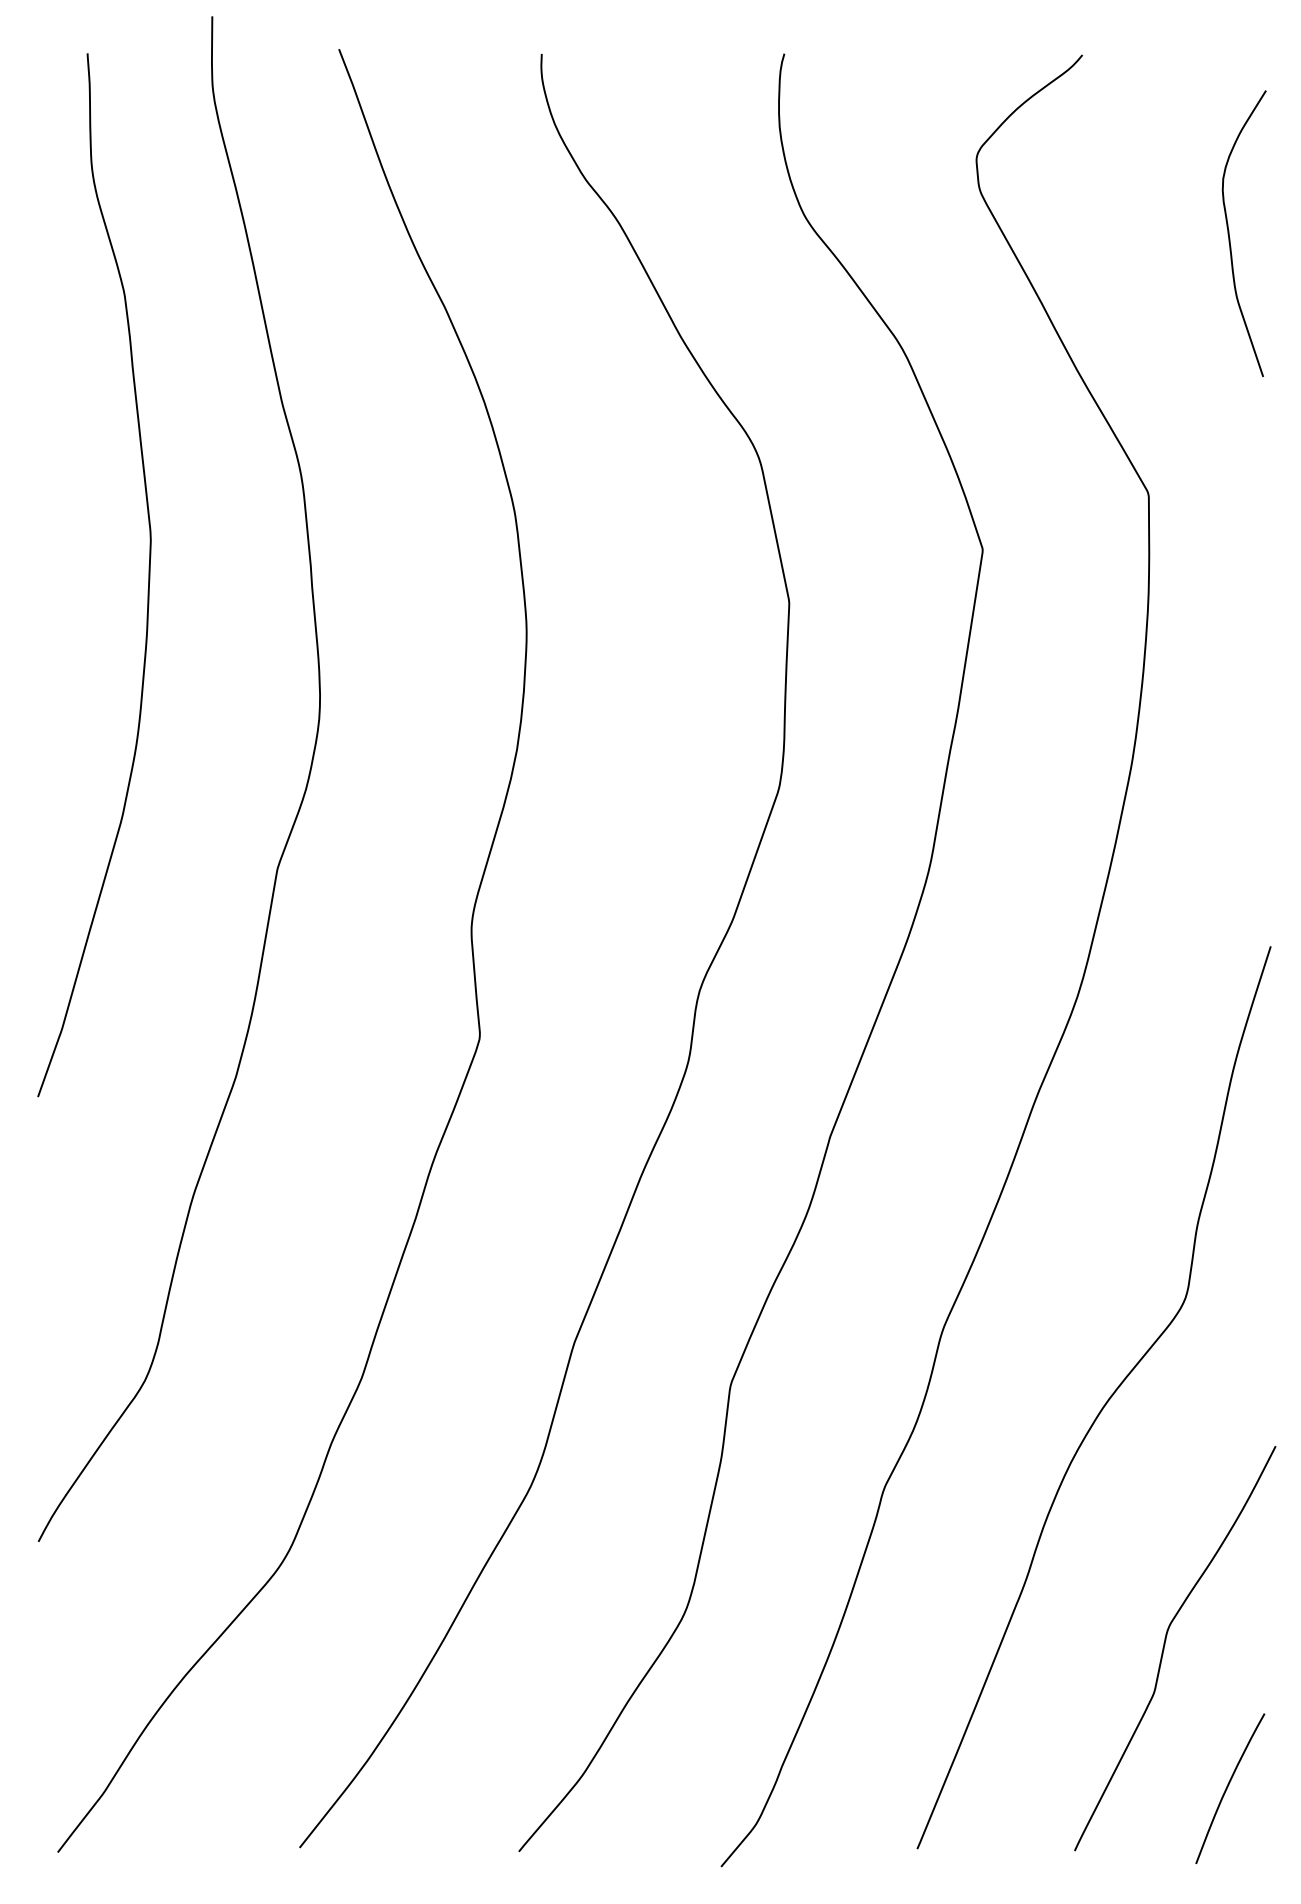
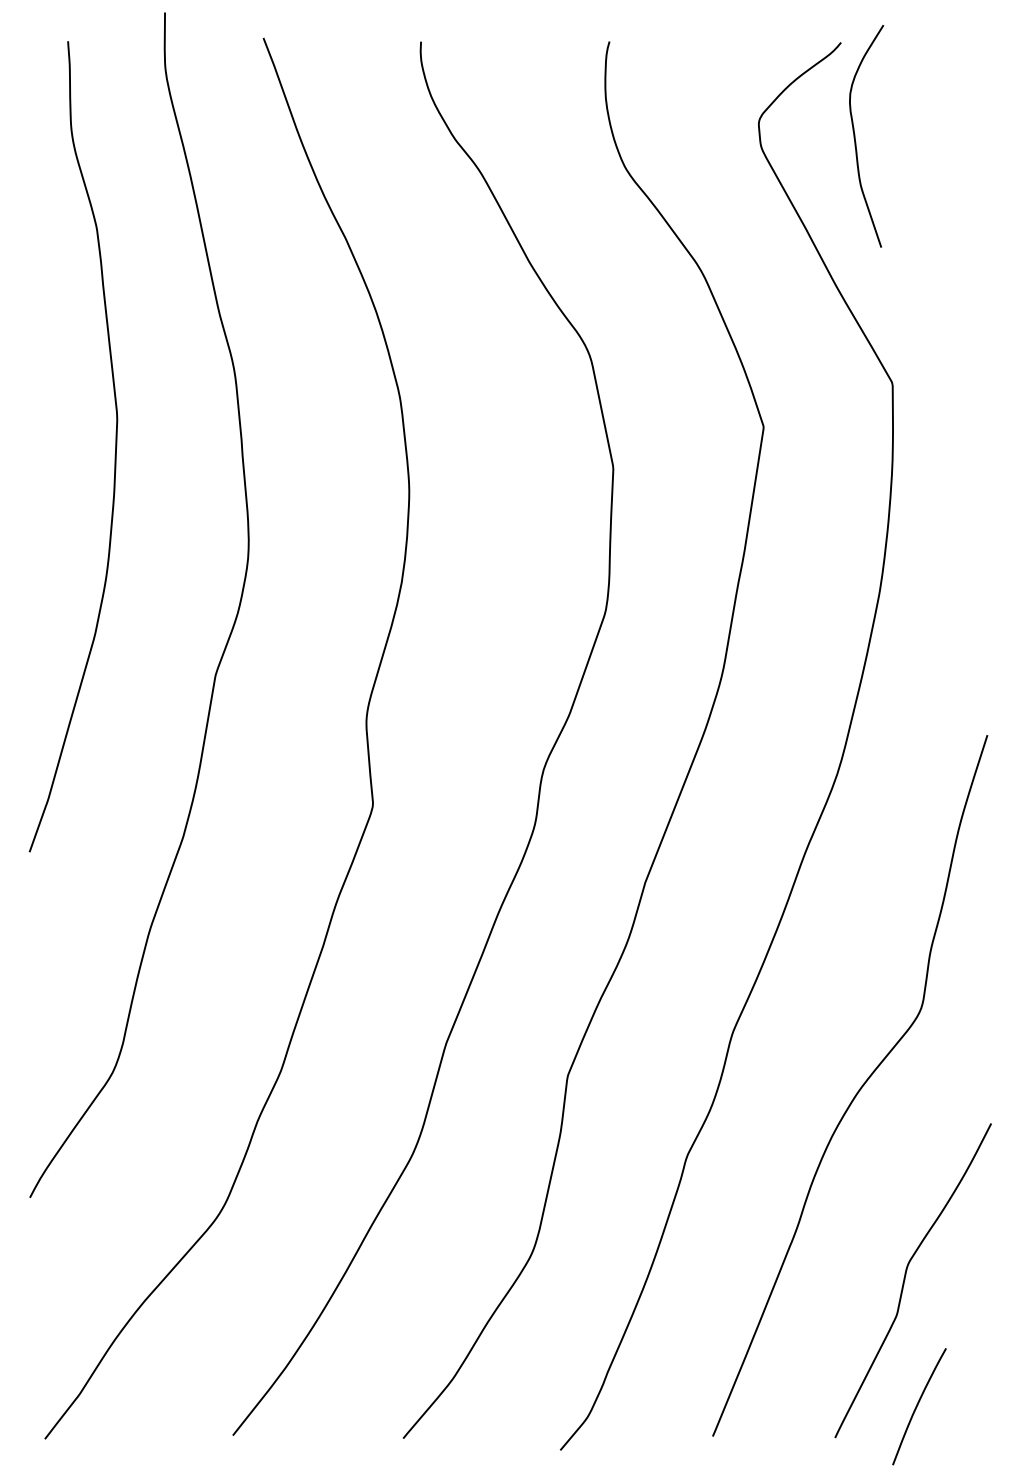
curve: (1230, 238) -> (855, 140), moved
curve: (1228, 1787) -> (918, 1405), moved

